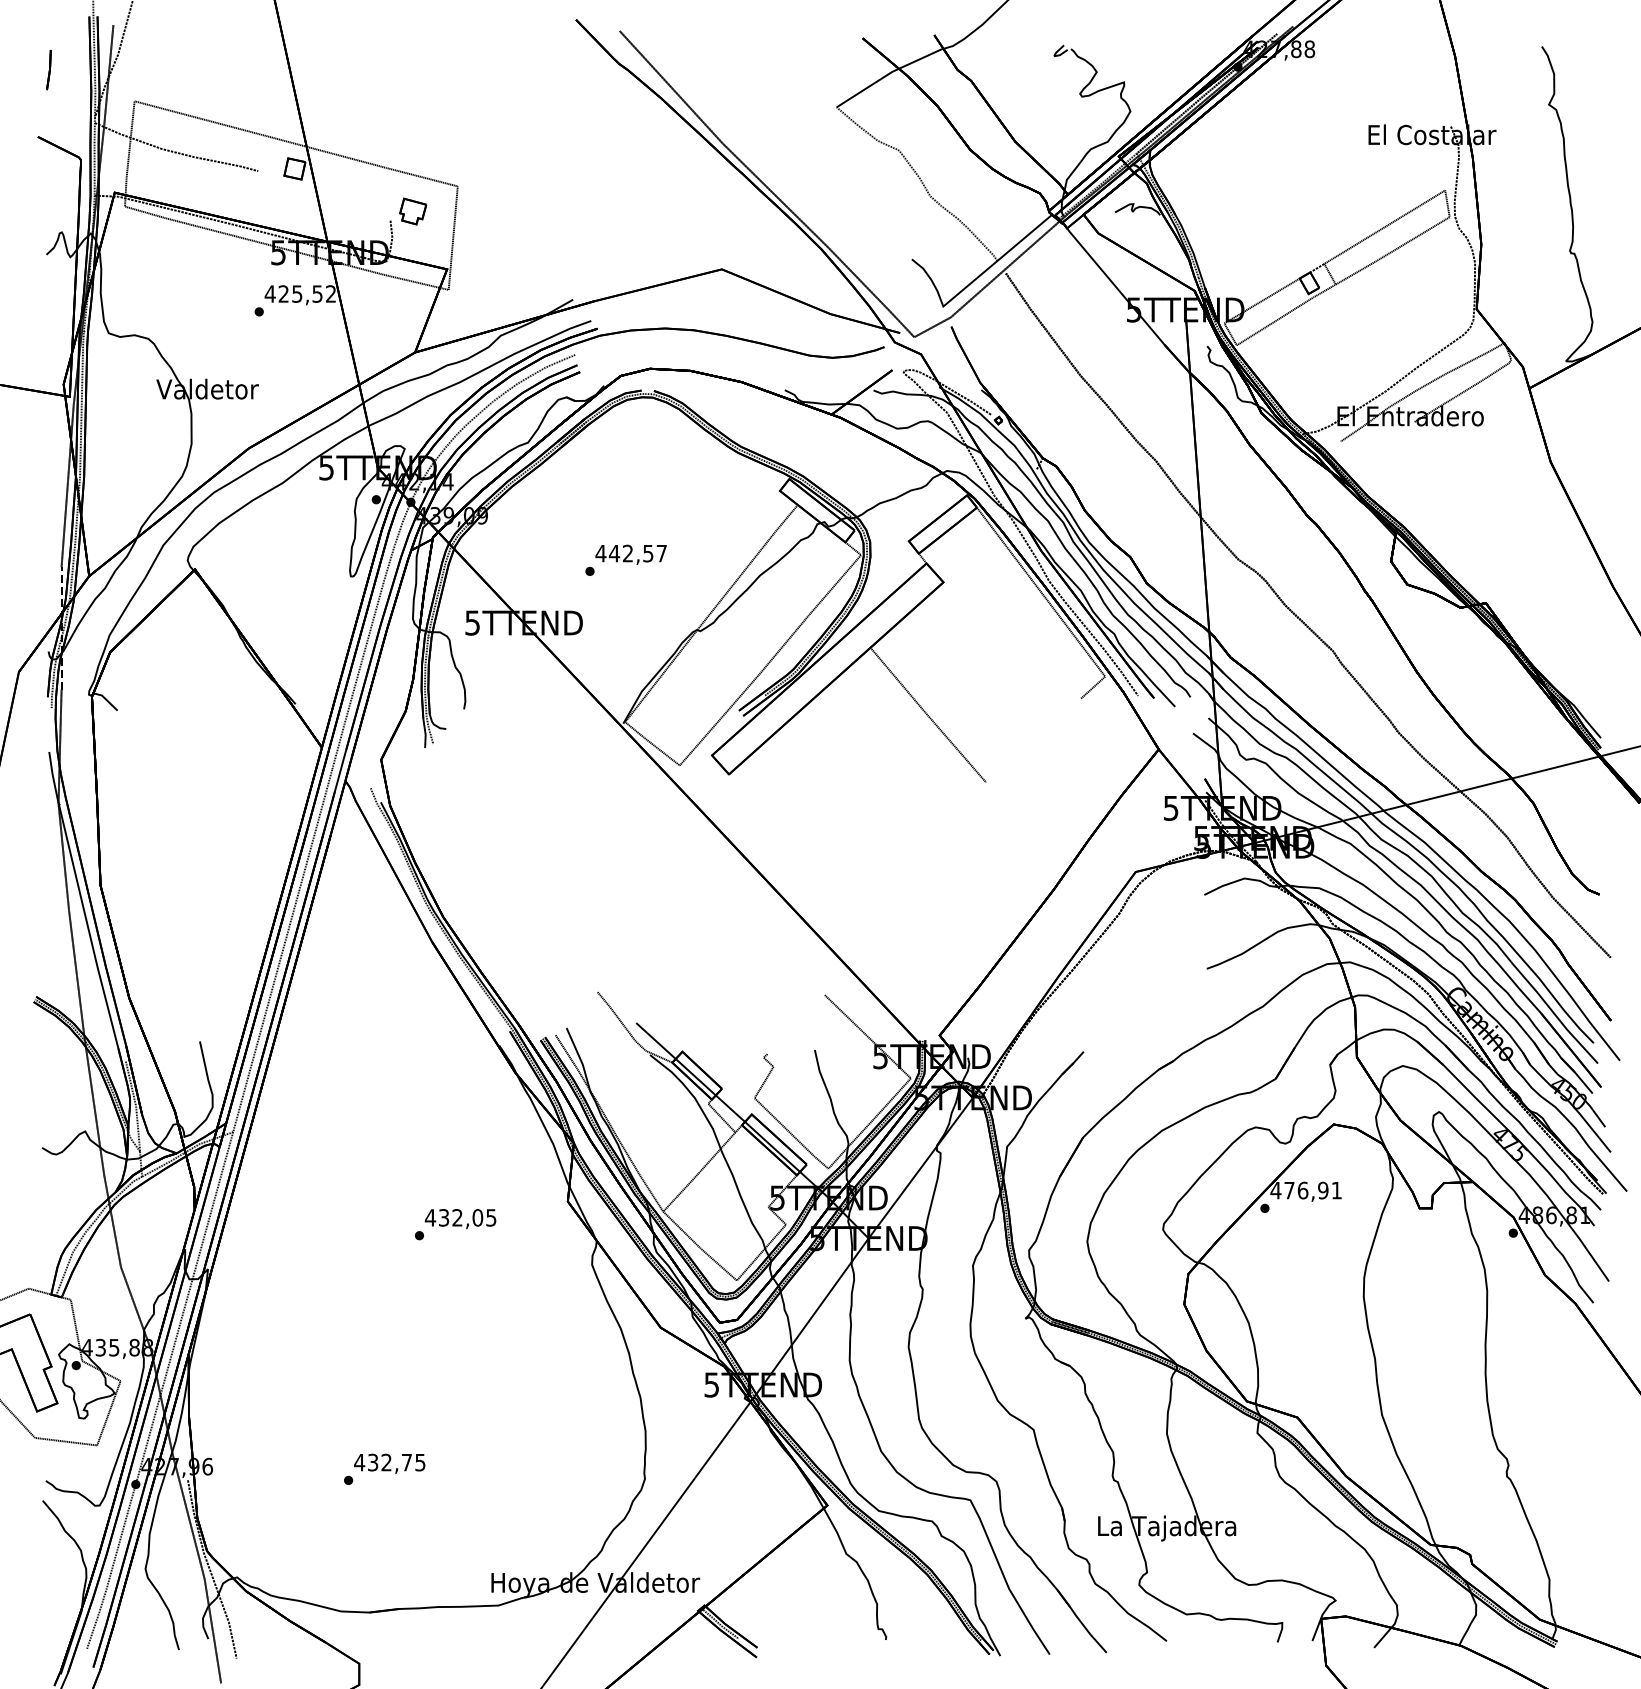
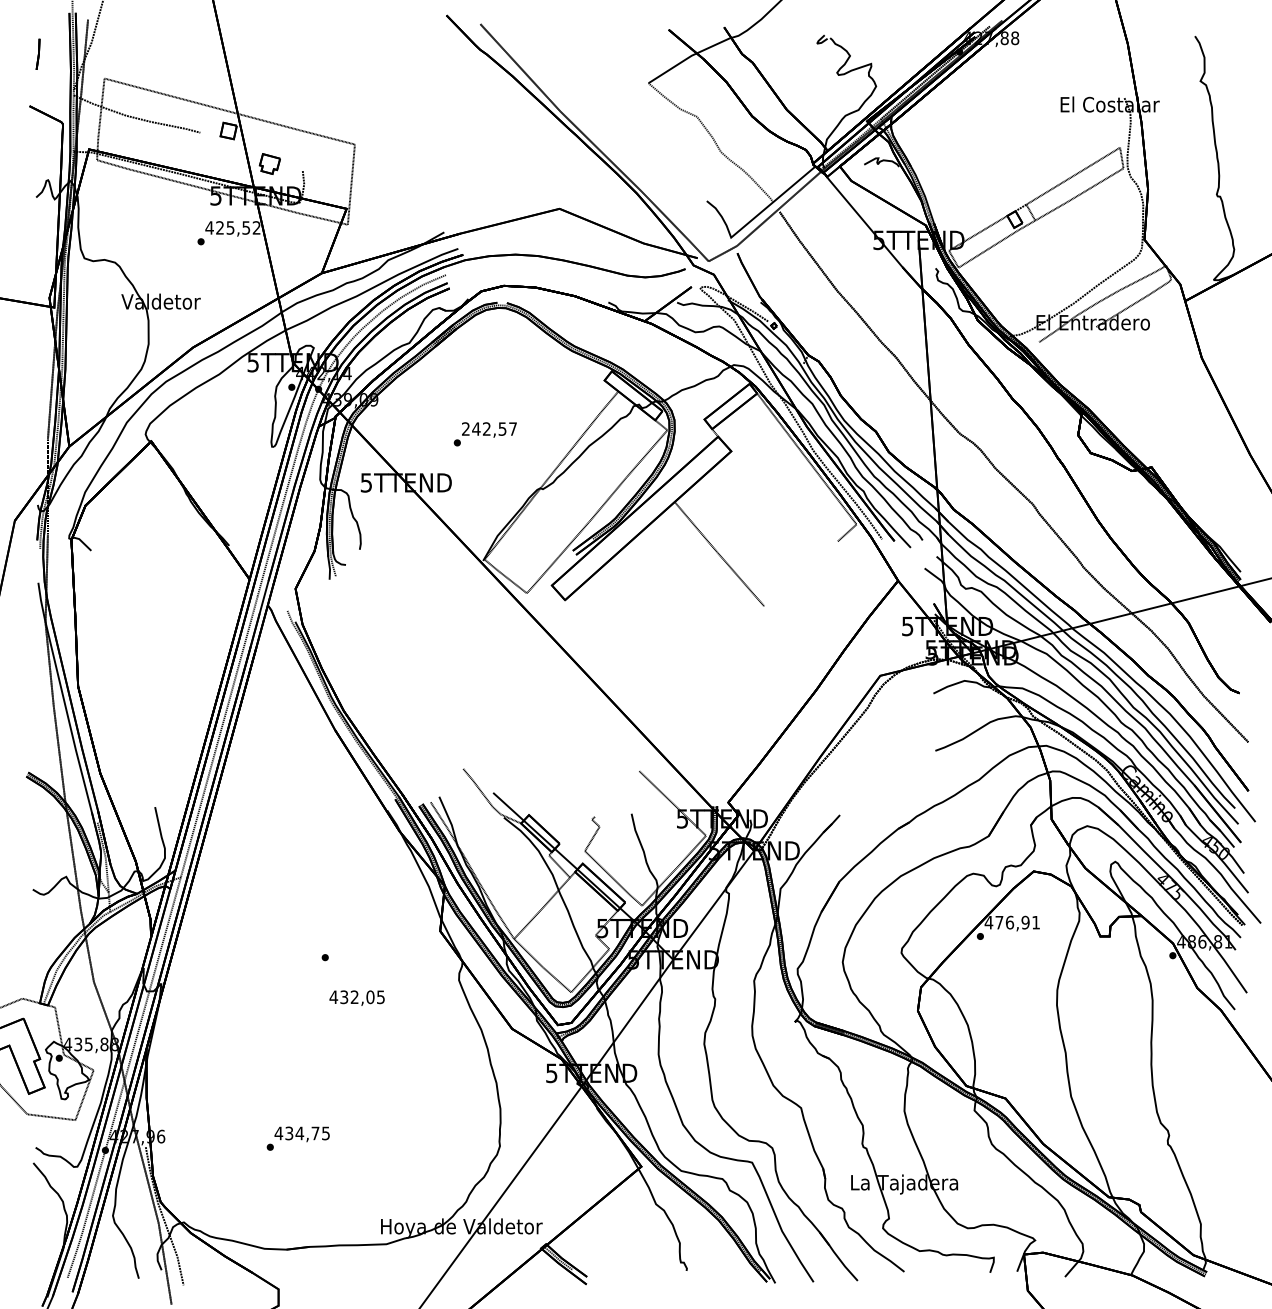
part: (413, 211) -> (270, 163), moved
text: (600, 553) -> (465, 429), 442,57 -> 242,57
text: (460, 1219) -> (357, 998), moved
text: (386, 1462) -> (299, 1133), 432,75 -> 434,75

